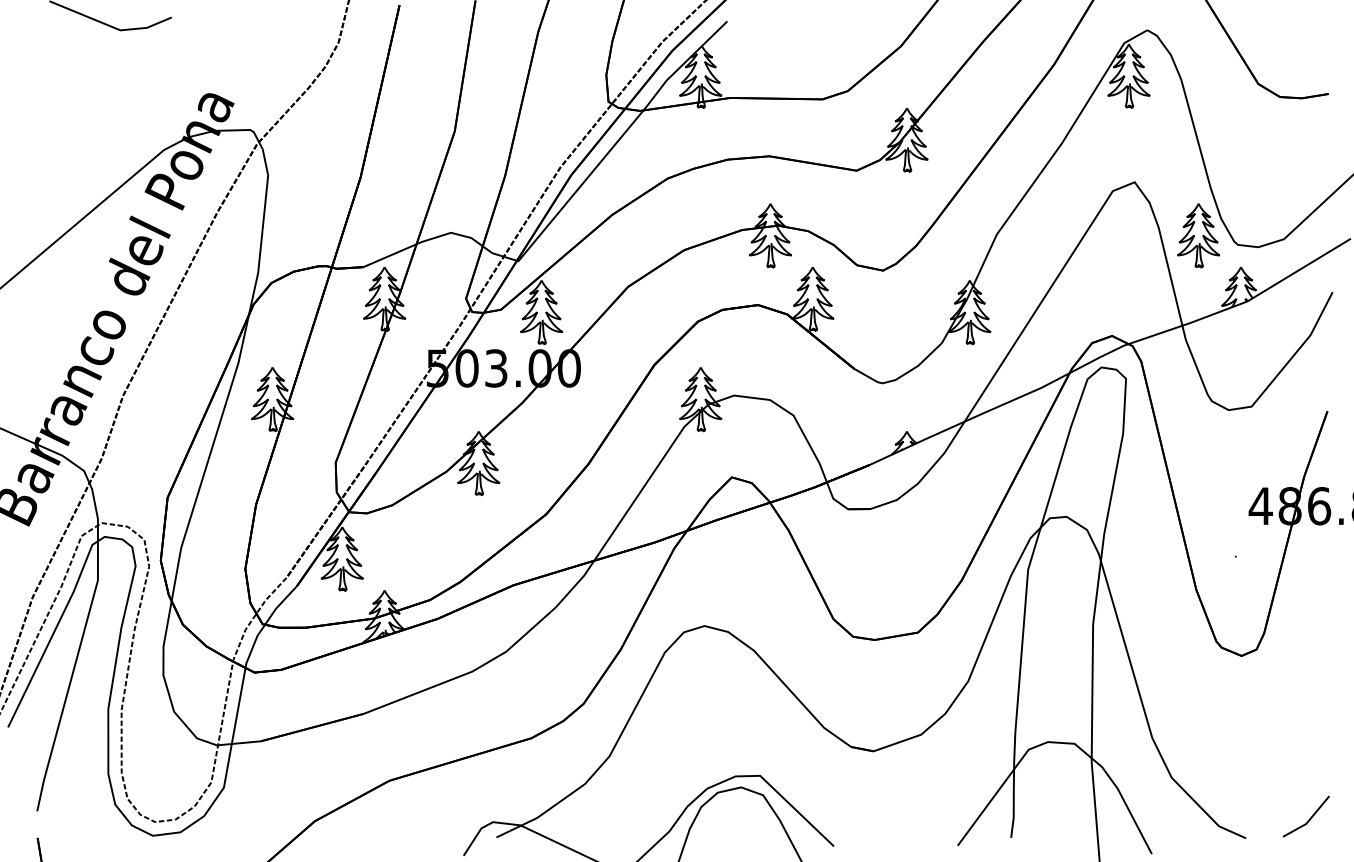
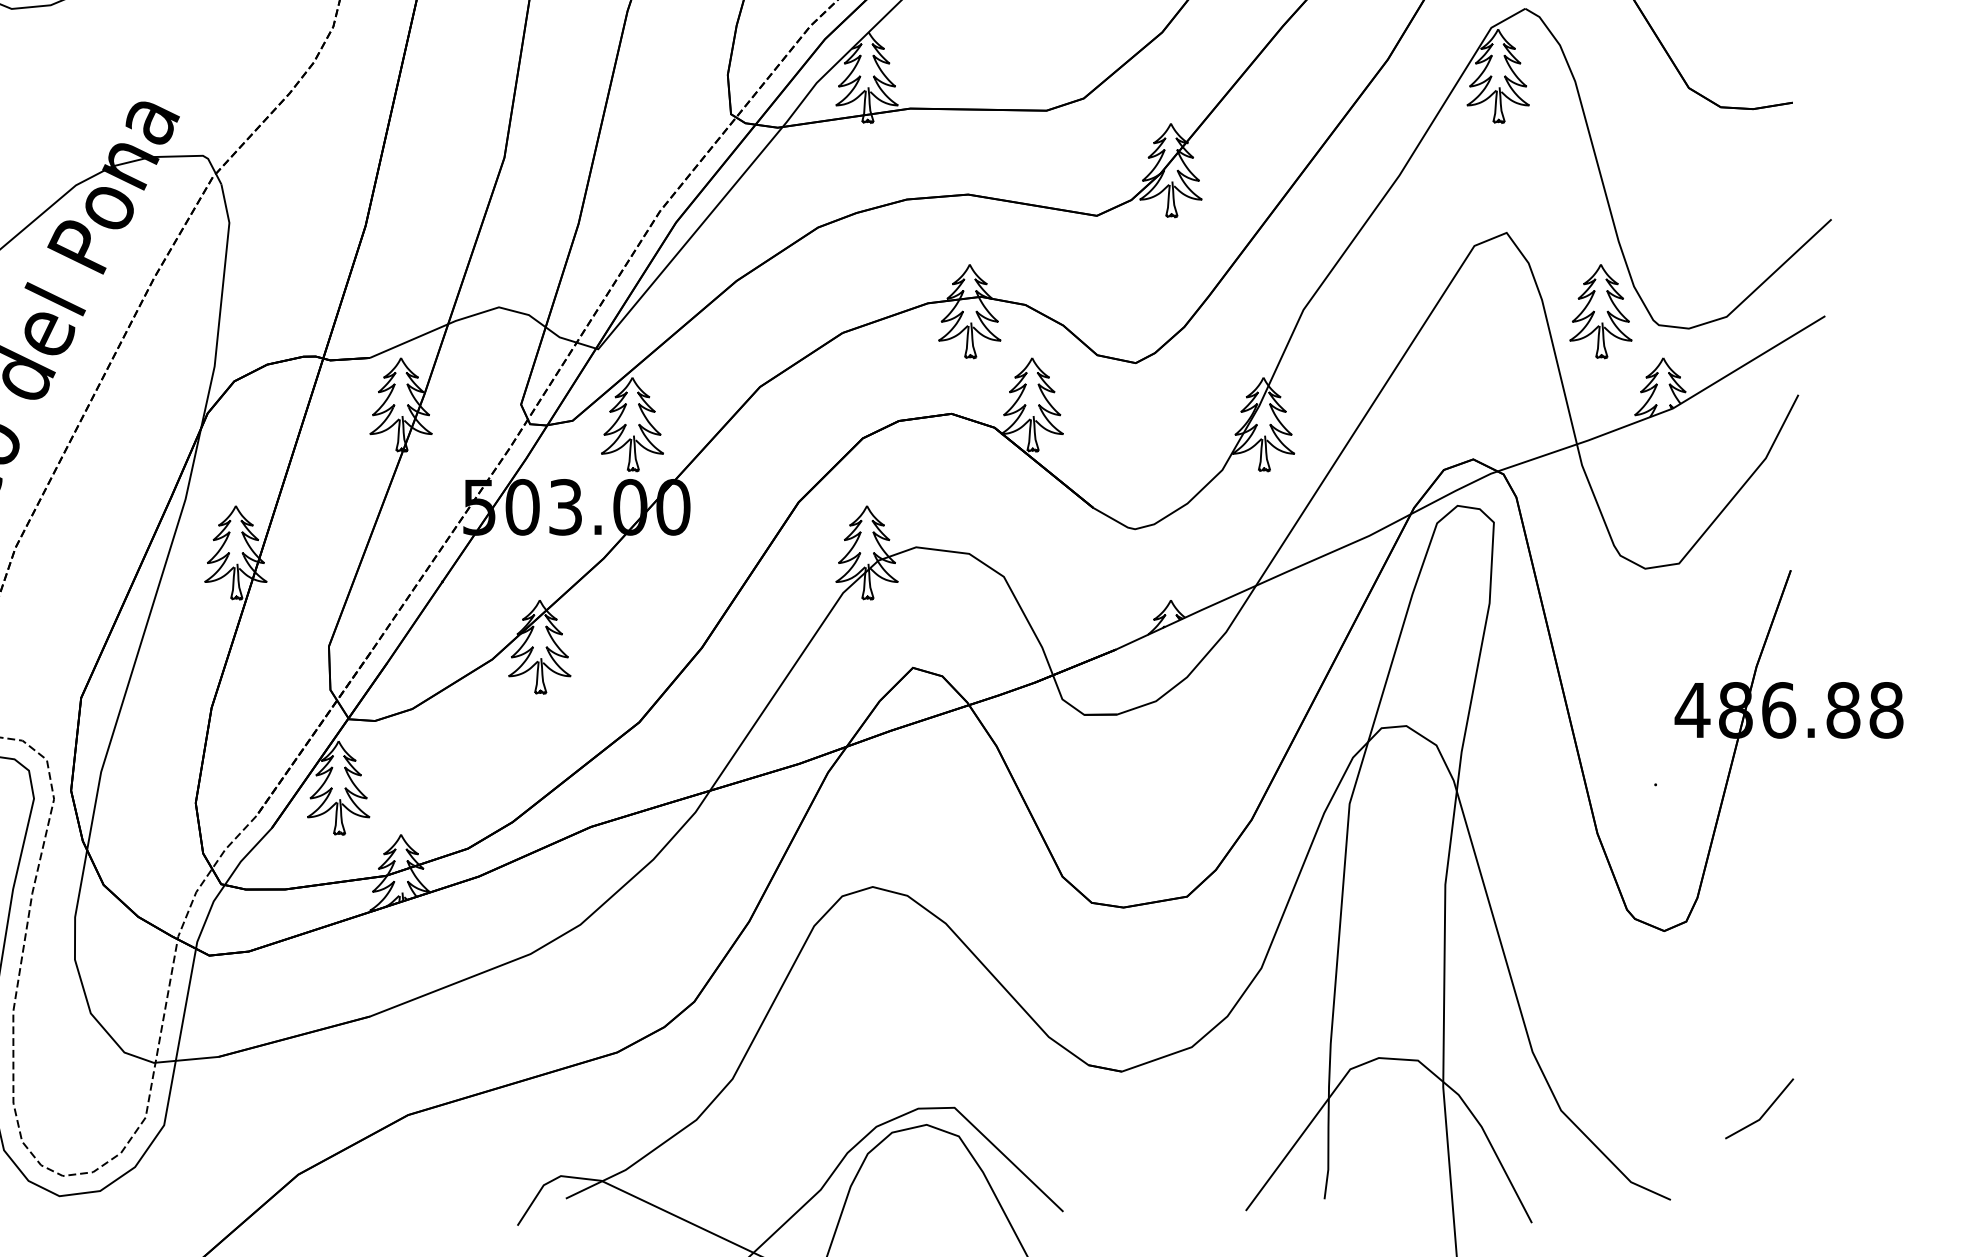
line: (1308, 819) -> (1762, 1113), moved

